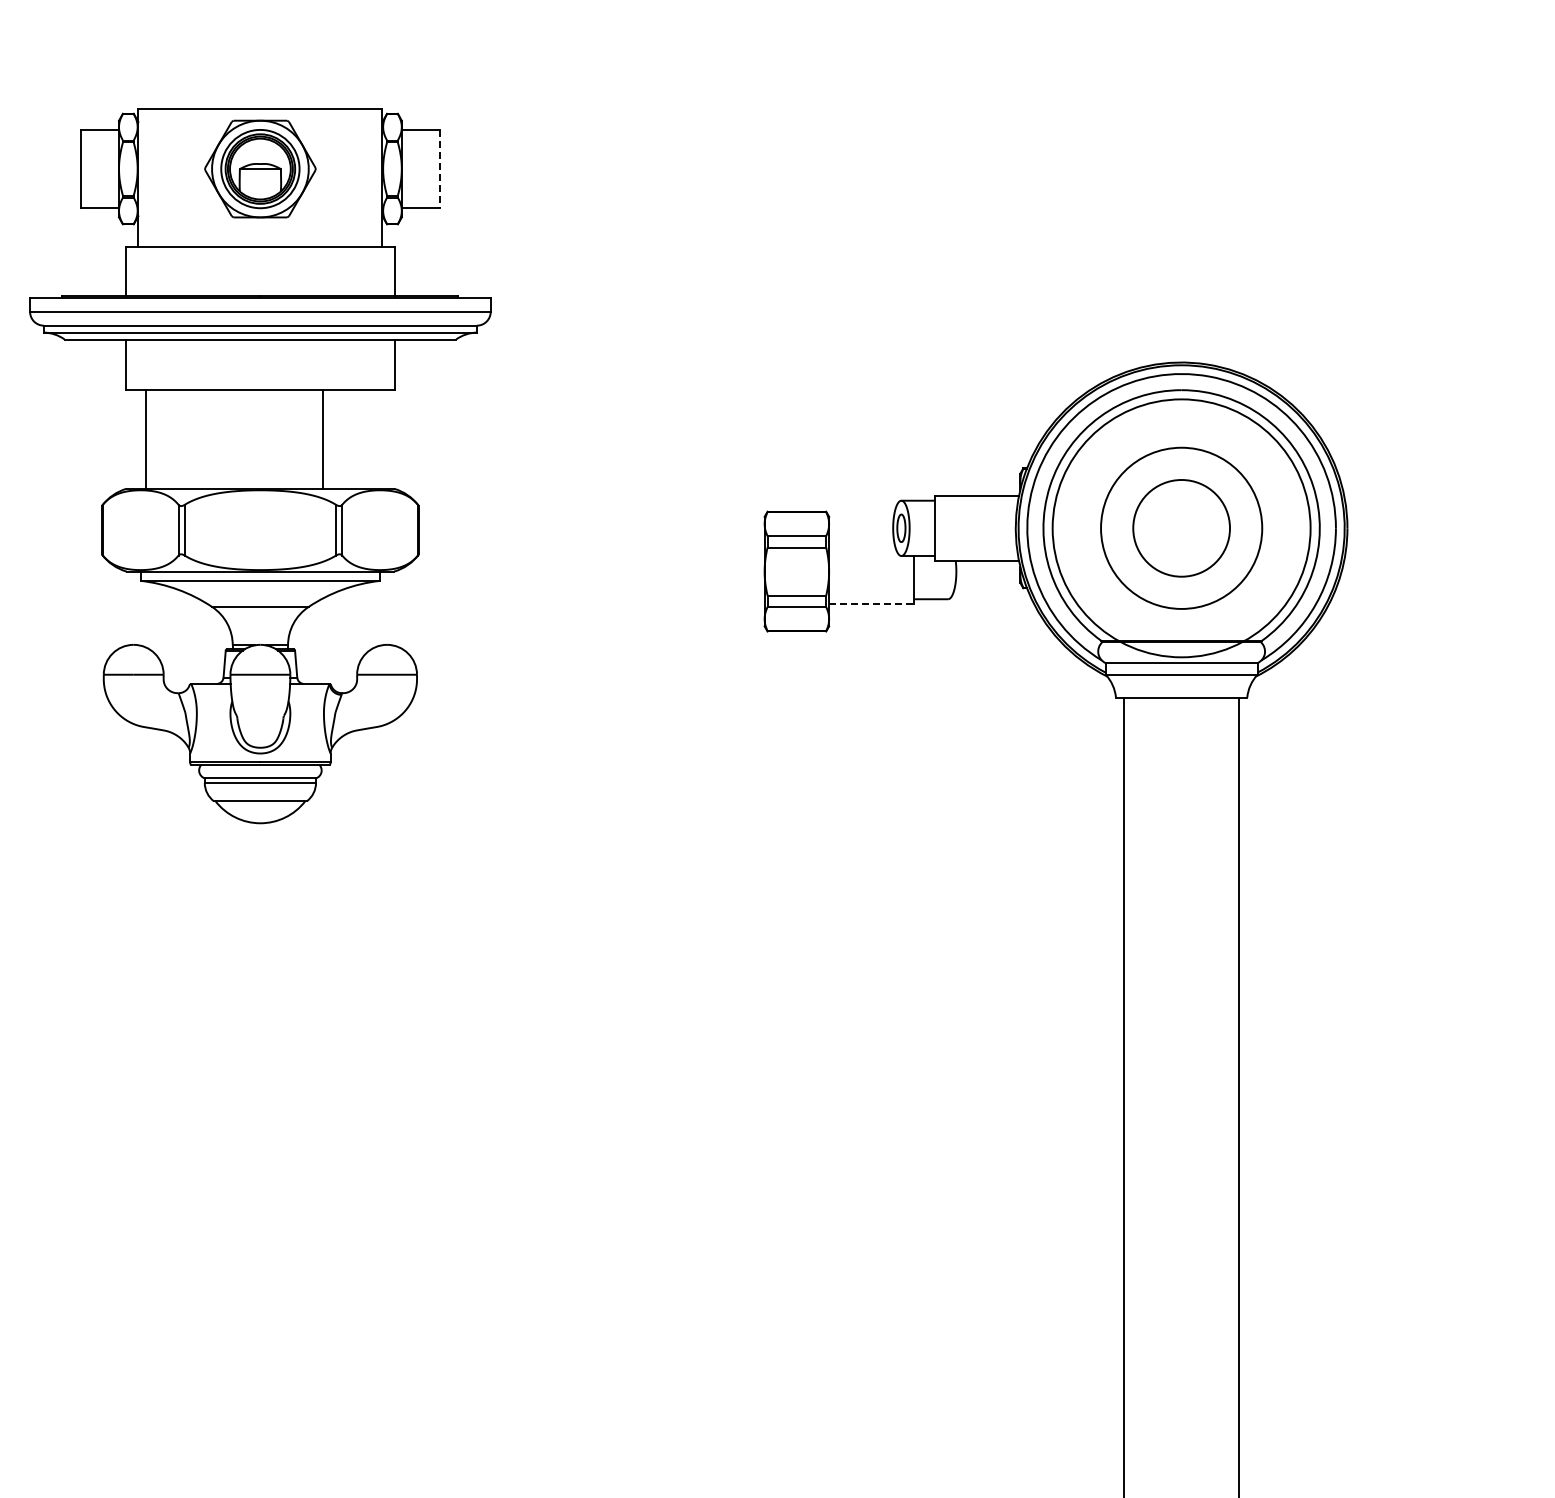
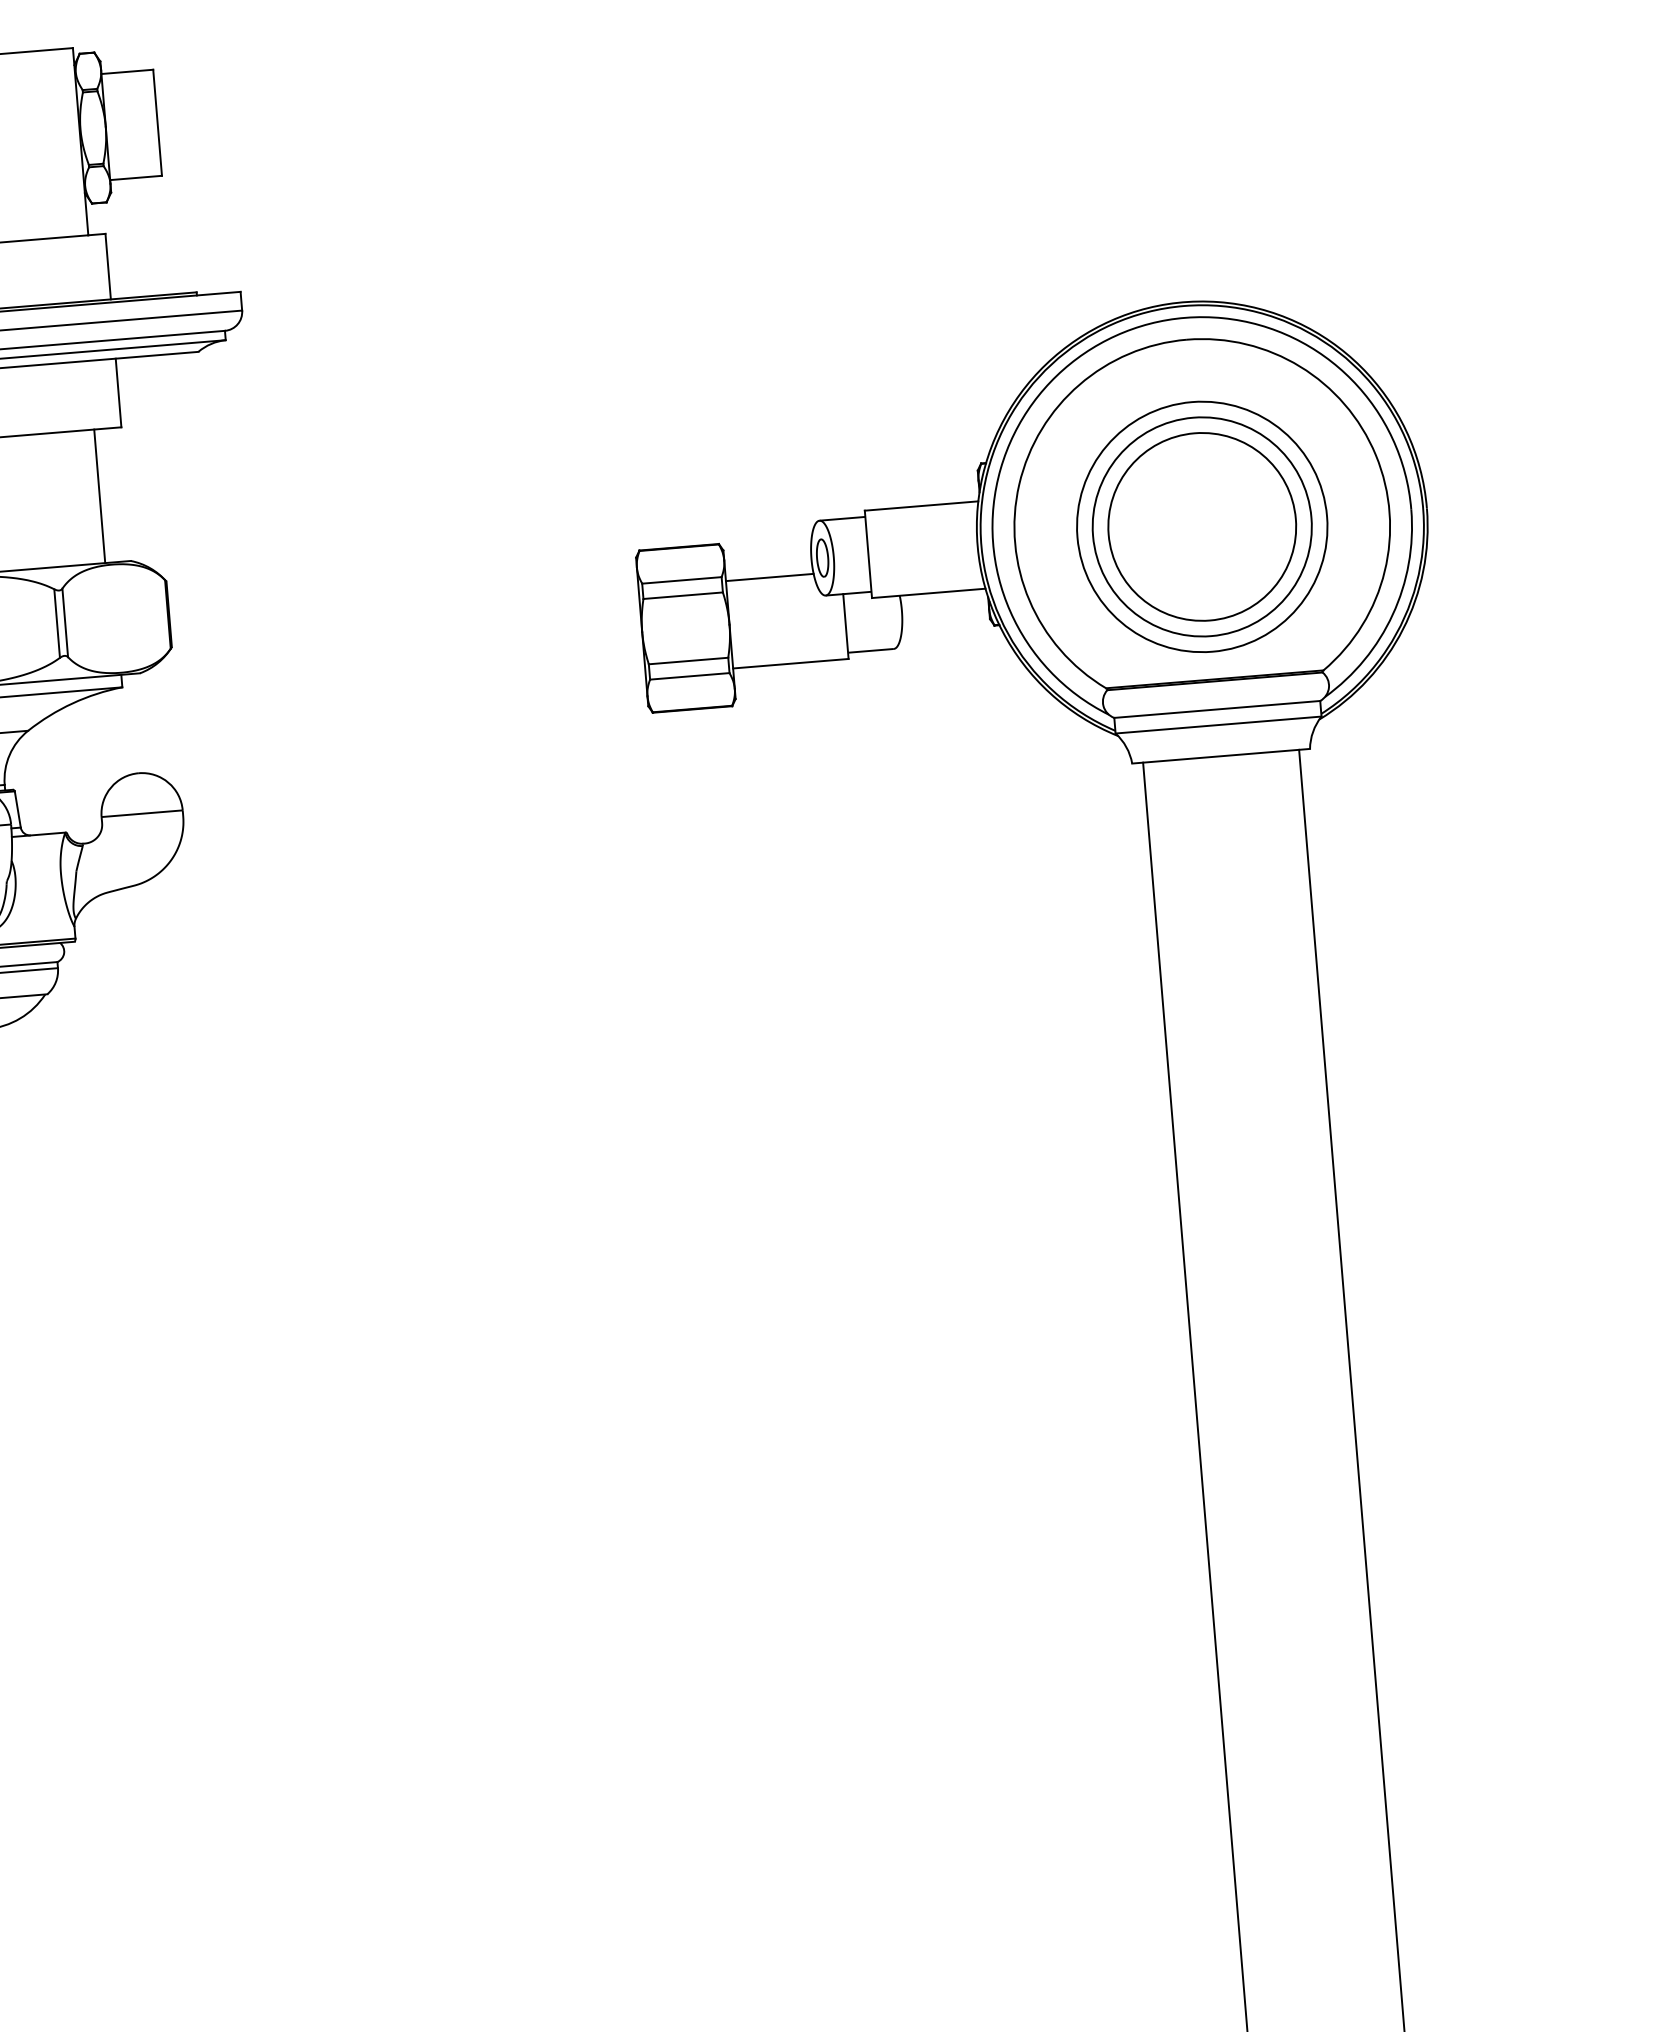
line: (440, 169) -> (158, 123), dashed -> solid
line: (323, 439) -> (100, 496), moved
circle: (1181, 528) -> (1202, 527), size x0.71
circle: (1181, 528) -> (1202, 527), size x1.43
line: (861, 539) -> (769, 577), added
line: (871, 603) -> (790, 663), dashed -> solid

